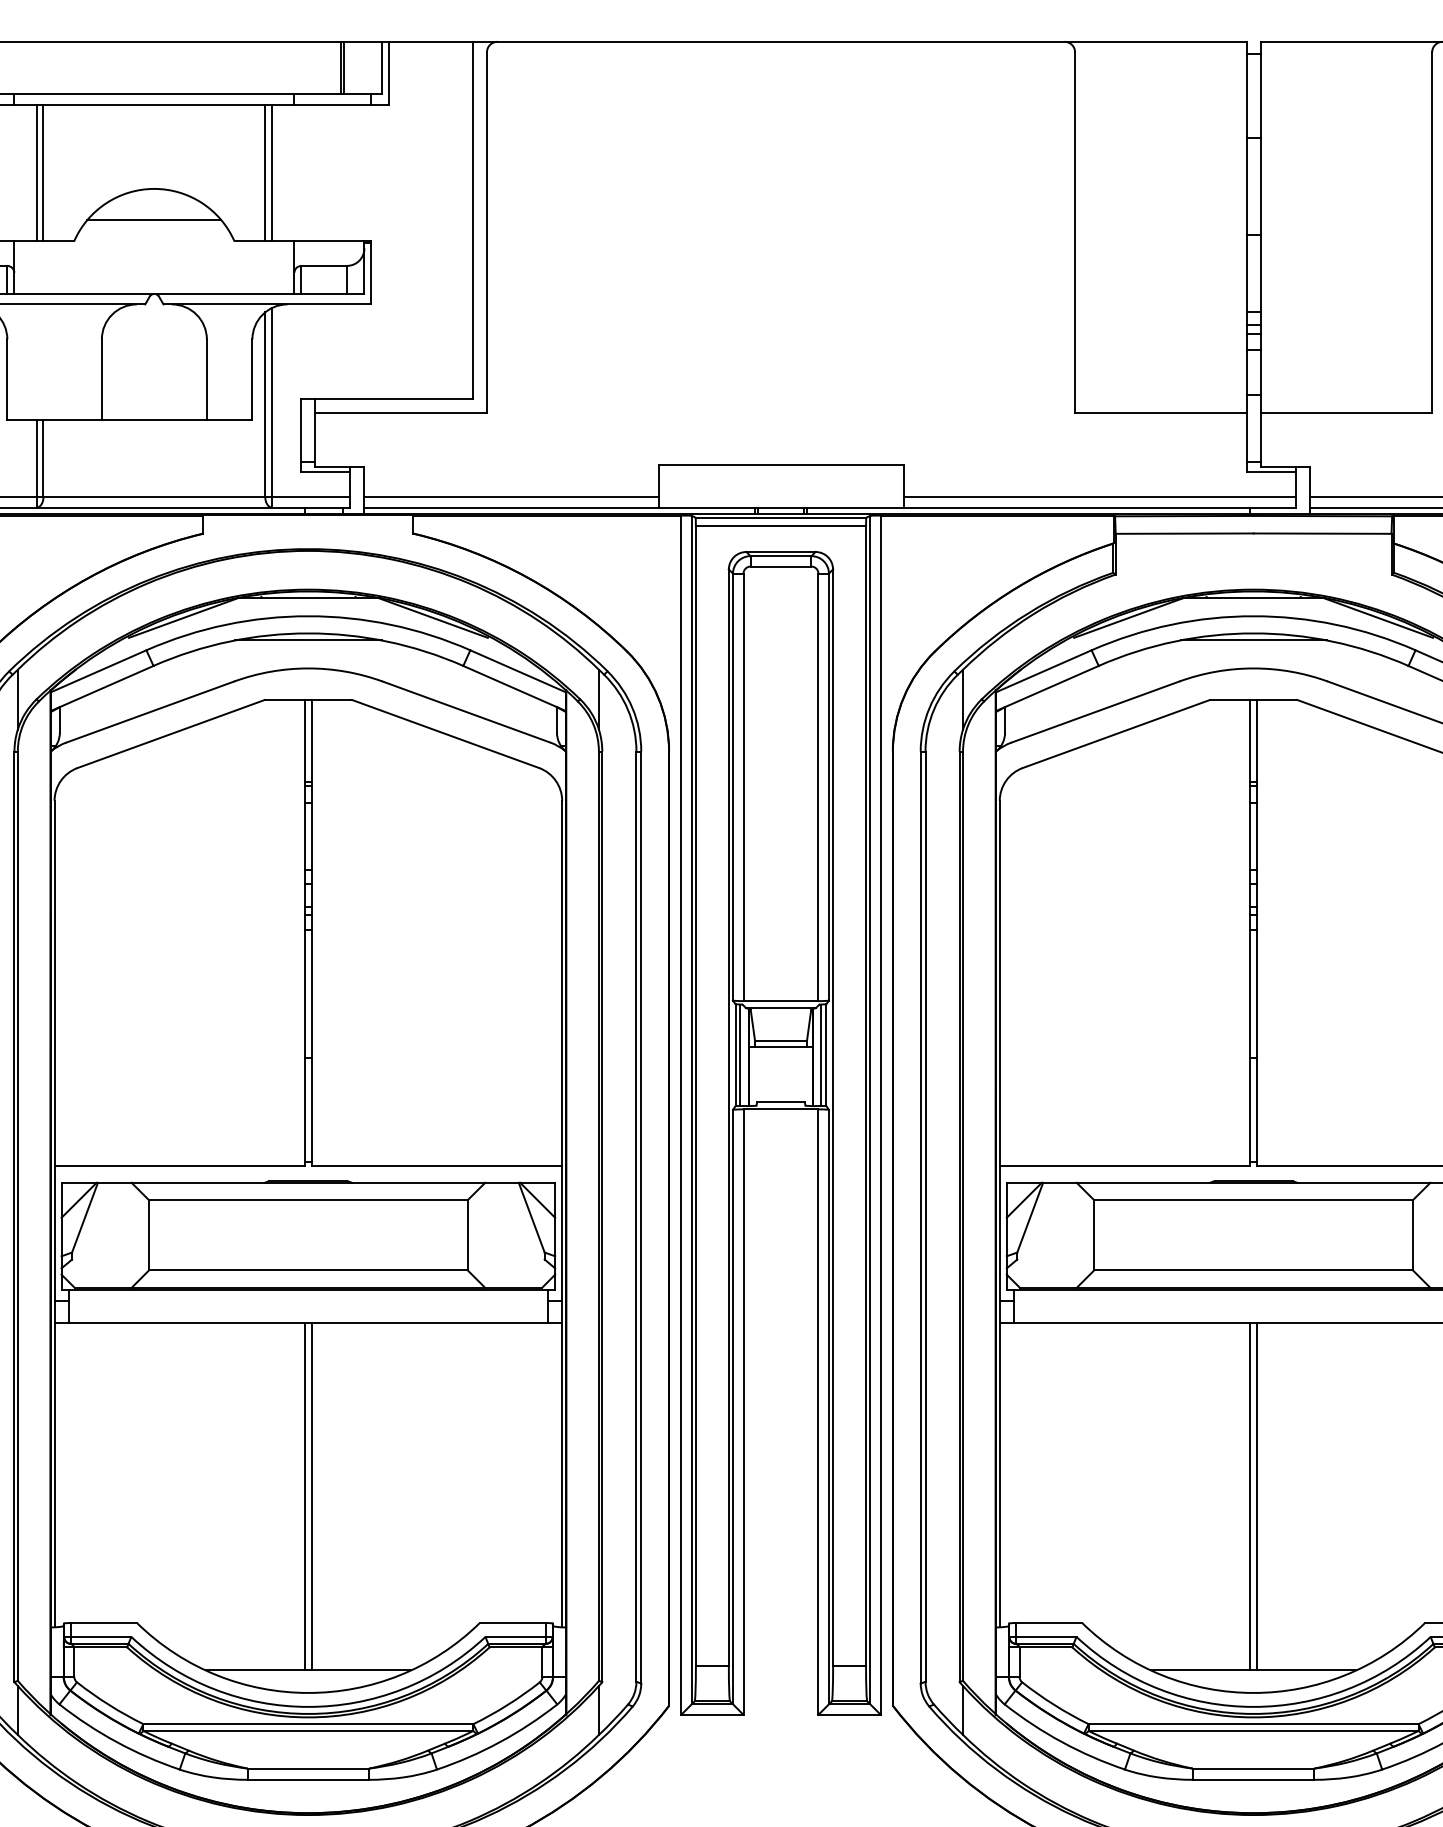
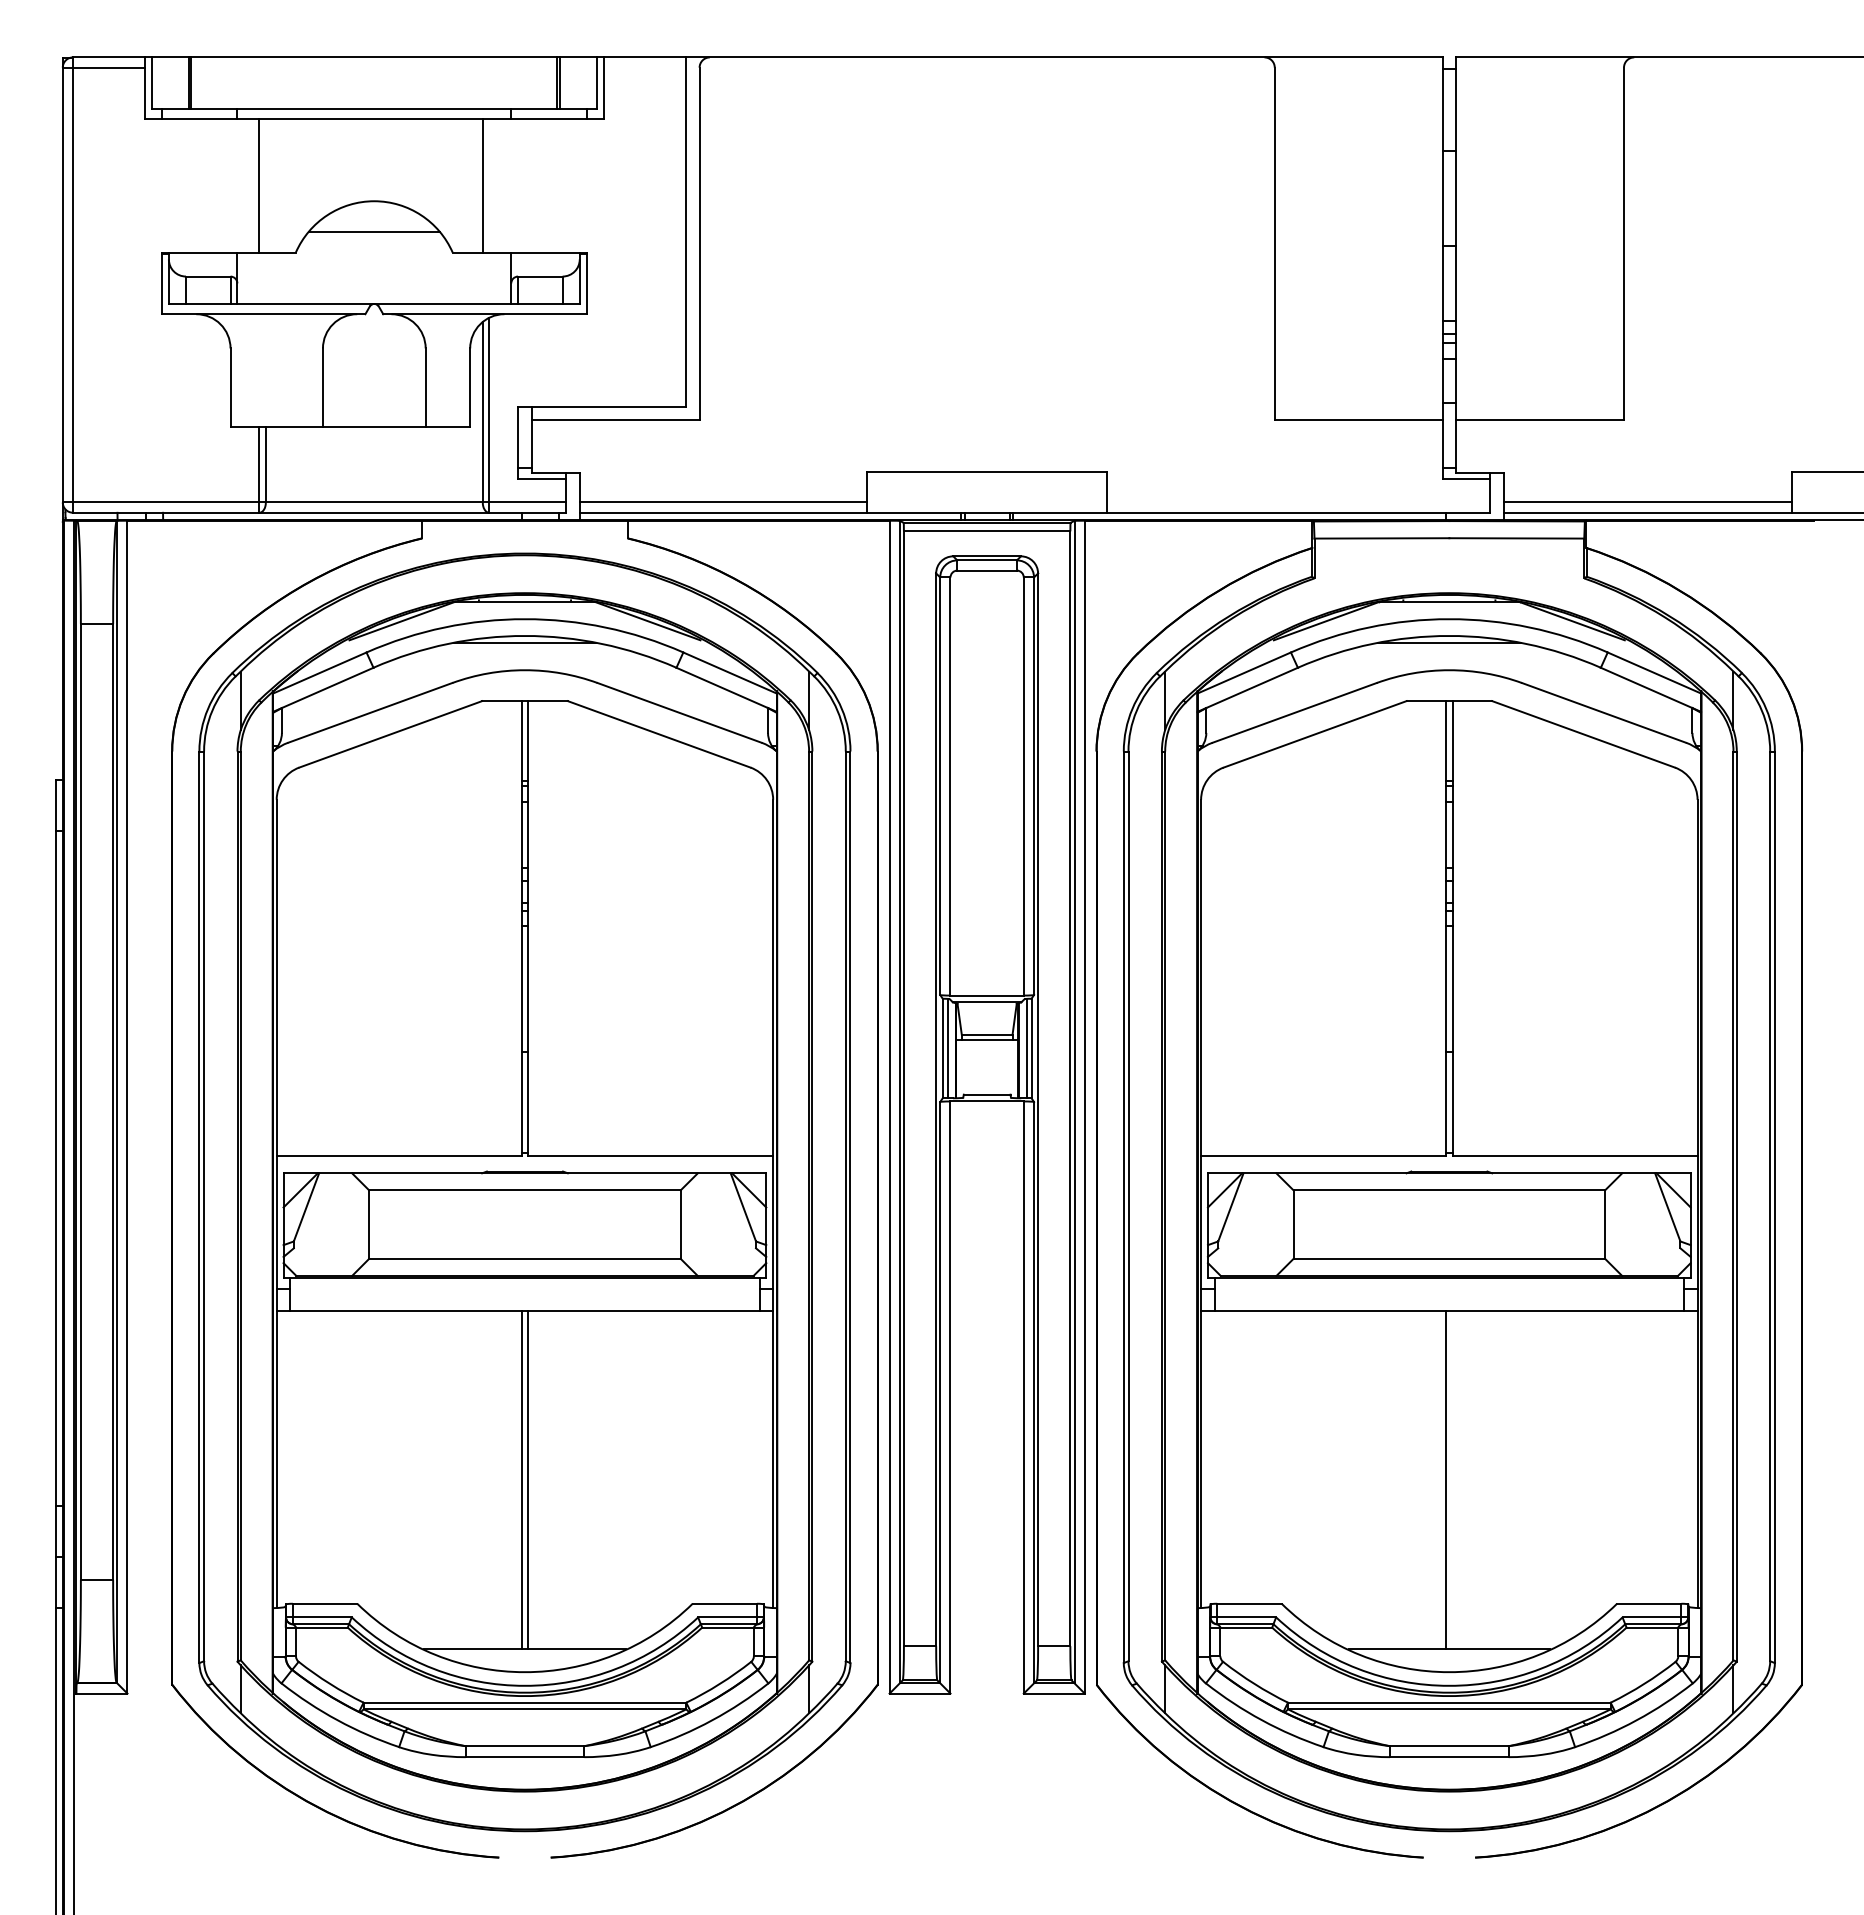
line: (43, 172) -> (265, 185), removed
line: (272, 172) -> (489, 185), removed
line: (1099, 496) -> (1298, 502), removed
line: (1256, 1495) -> (1452, 1479), removed

